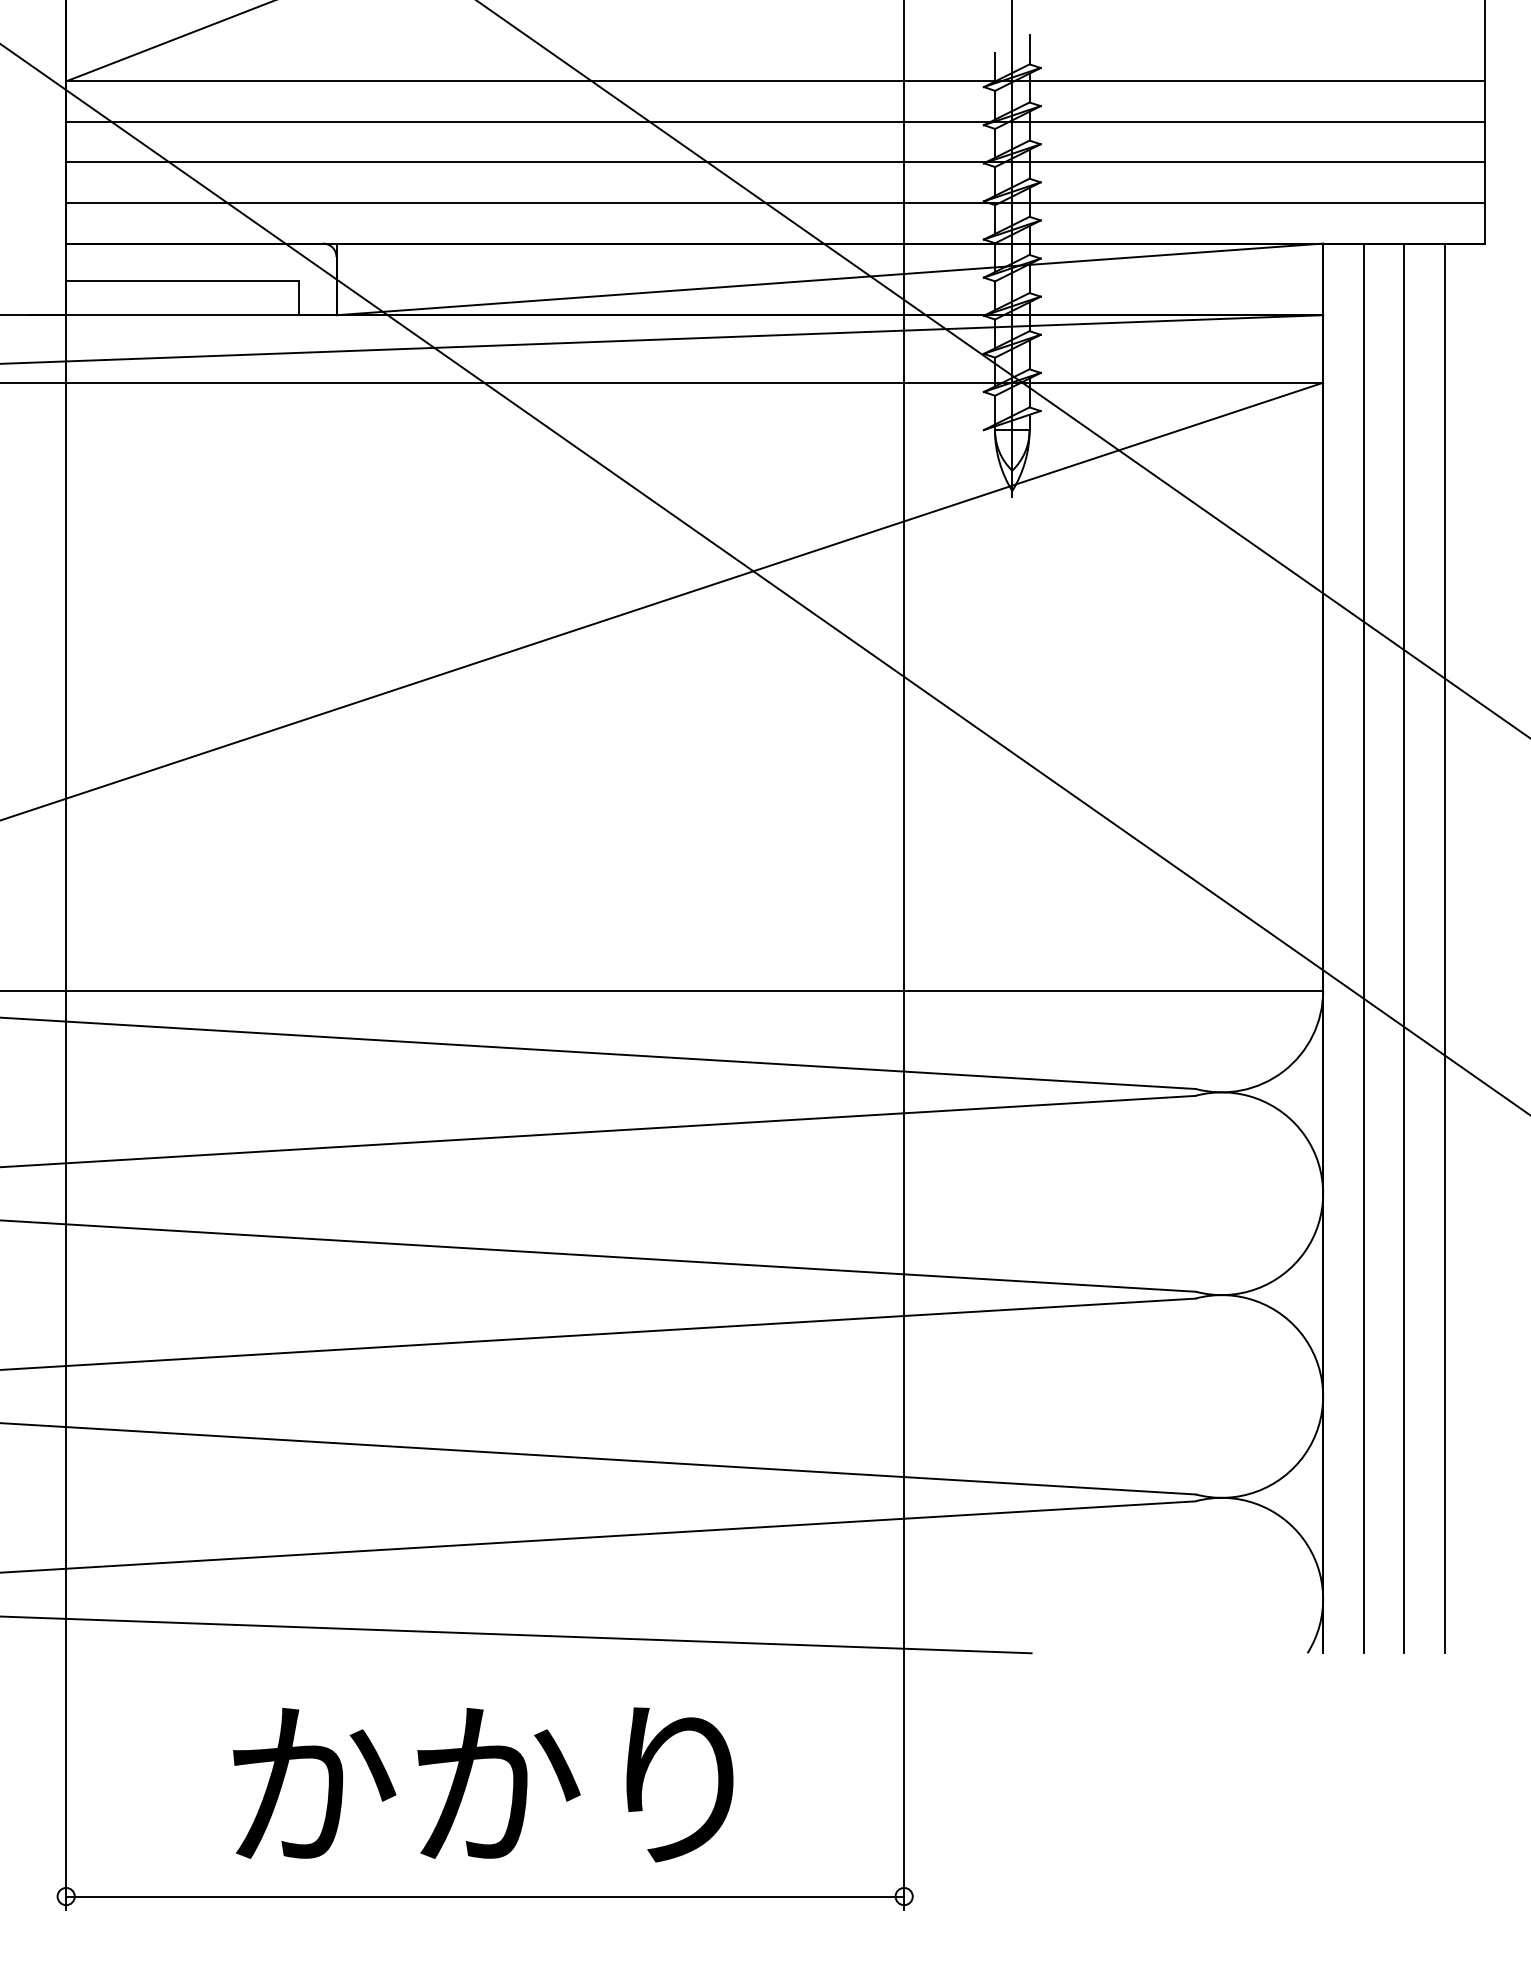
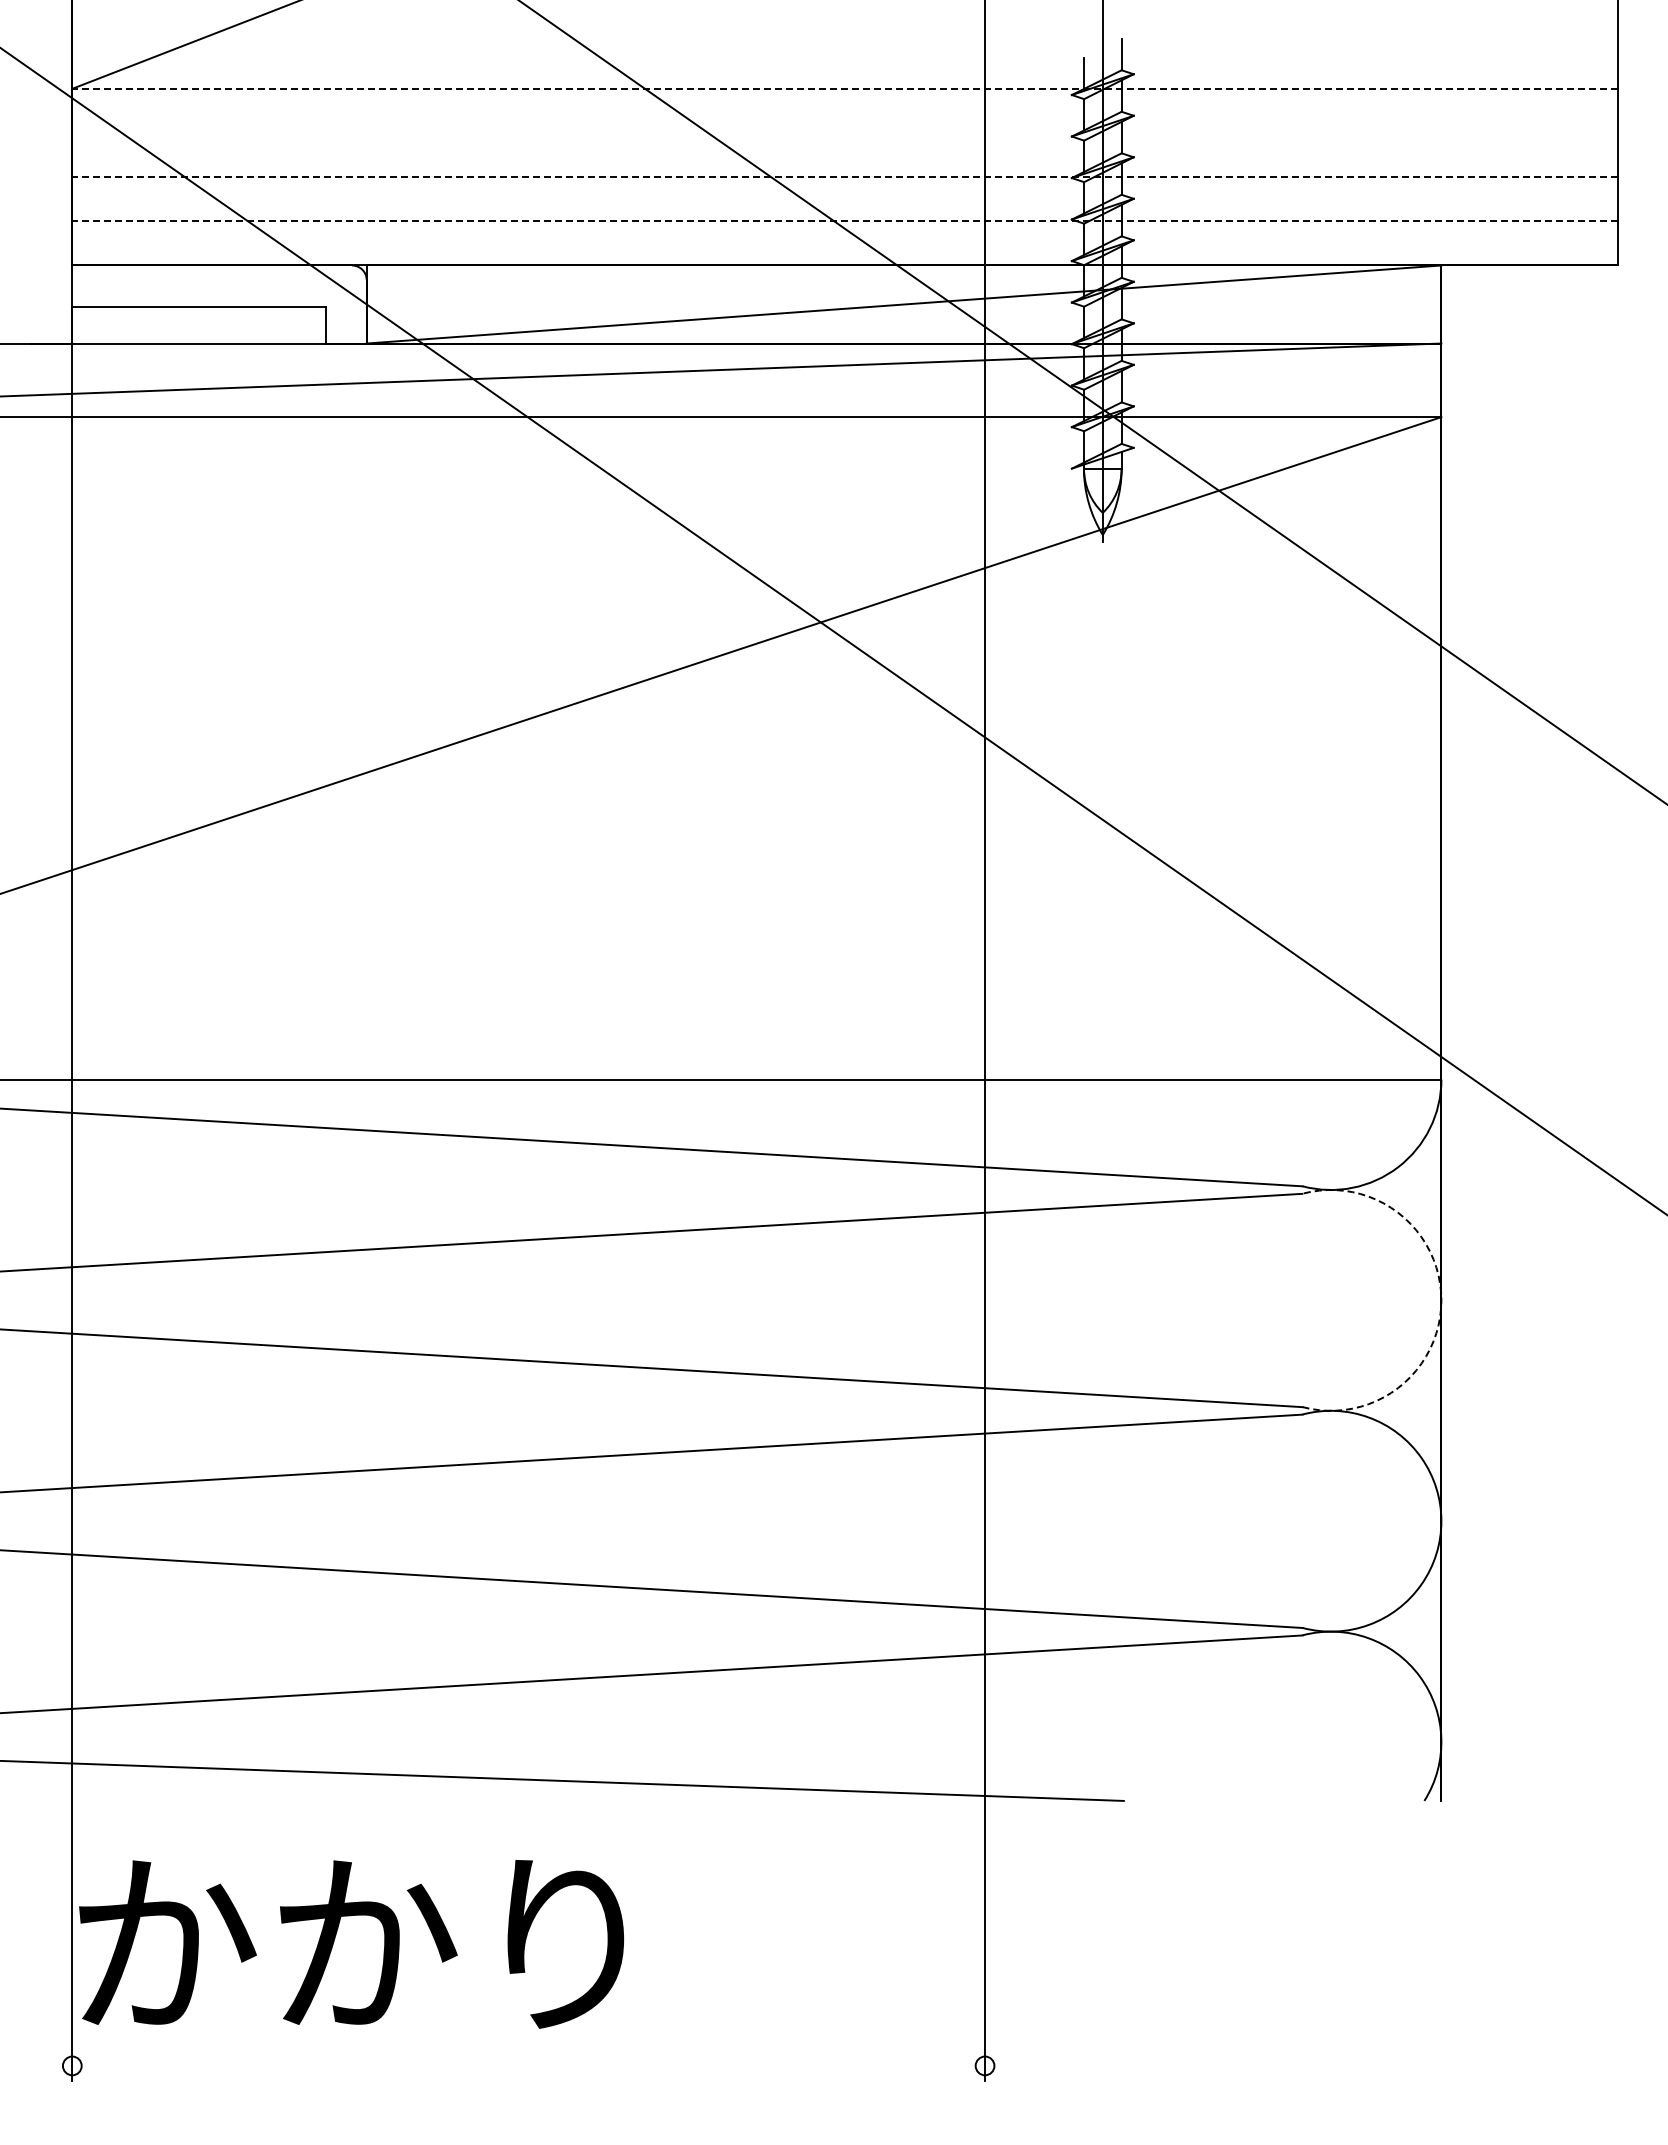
line: (776, 81) -> (845, 88), solid -> dashed
line: (776, 122) -> (845, 133), removed
line: (776, 162) -> (845, 177), solid -> dashed
line: (776, 203) -> (845, 221), solid -> dashed
line: (1363, 947) -> (1485, 1032), removed
line: (1404, 947) -> (1529, 1032), removed
line: (1444, 947) -> (1573, 1032), removed
arc: (1323, 1193) -> (1441, 1300), solid -> dashed
text: (483, 1785) -> (351, 1944), moved
line: (485, 1896) -> (528, 2065), removed

